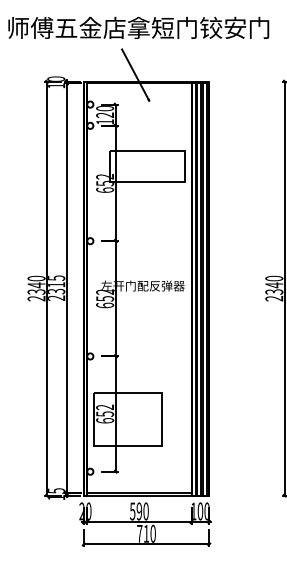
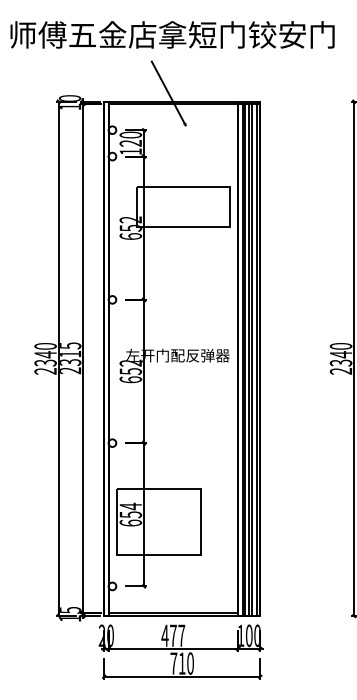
text: (104, 407) -> (130, 506), 652 -> 654
text: (139, 511) -> (173, 635), 590 -> 477

